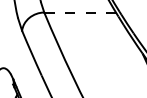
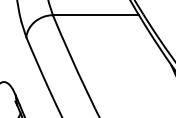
line: (79, 12) -> (95, 15), dashed -> solid

